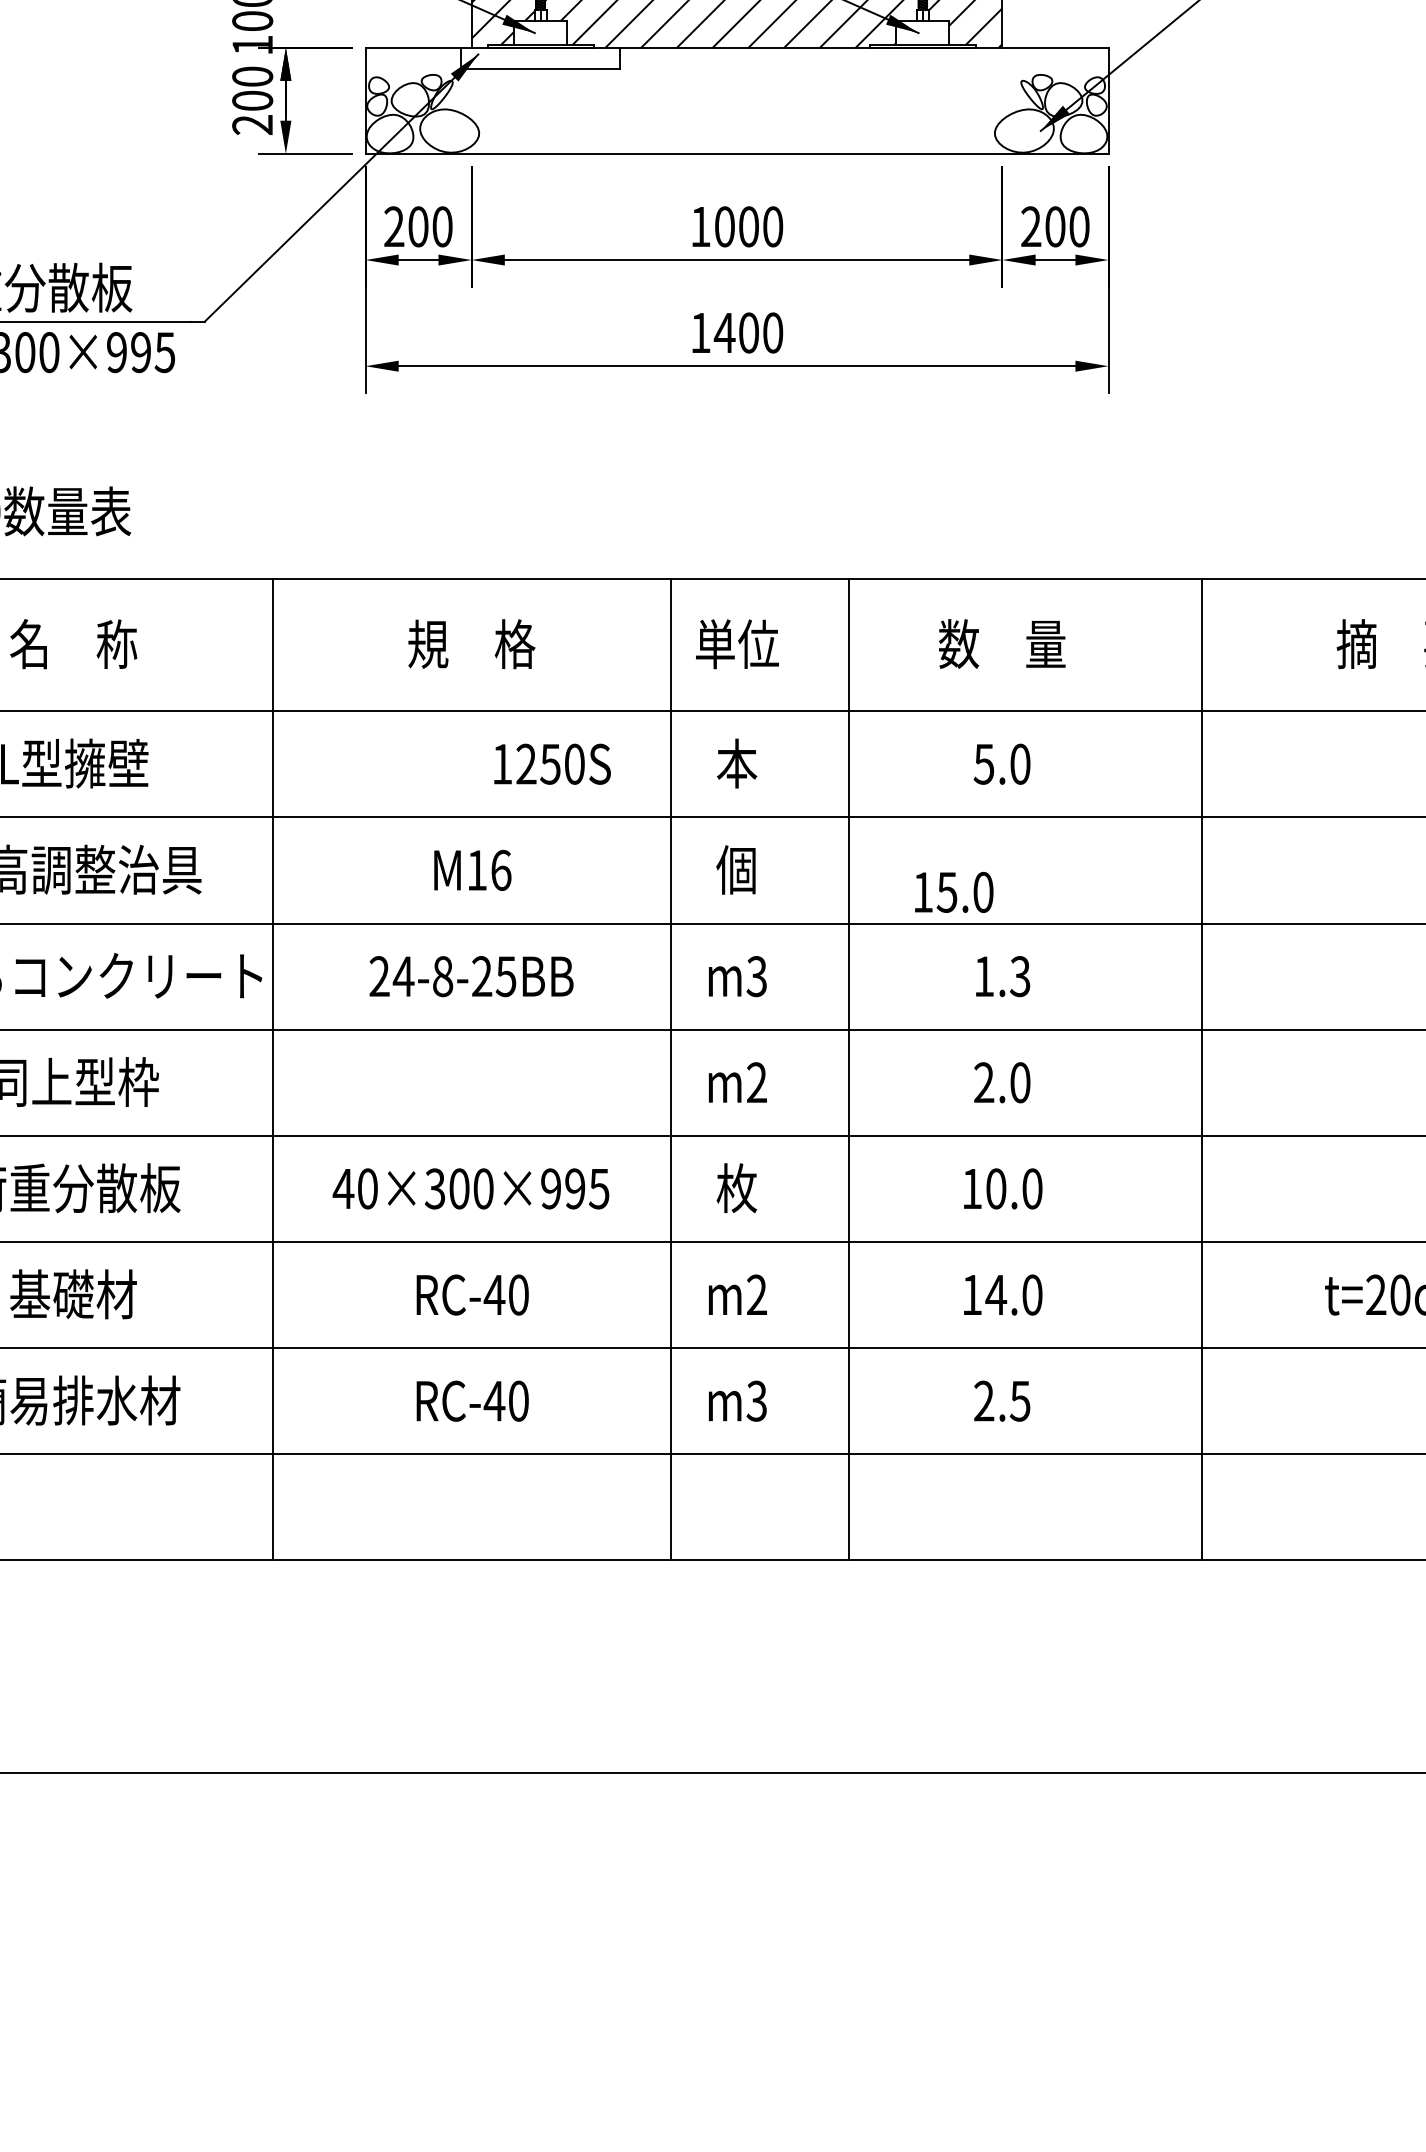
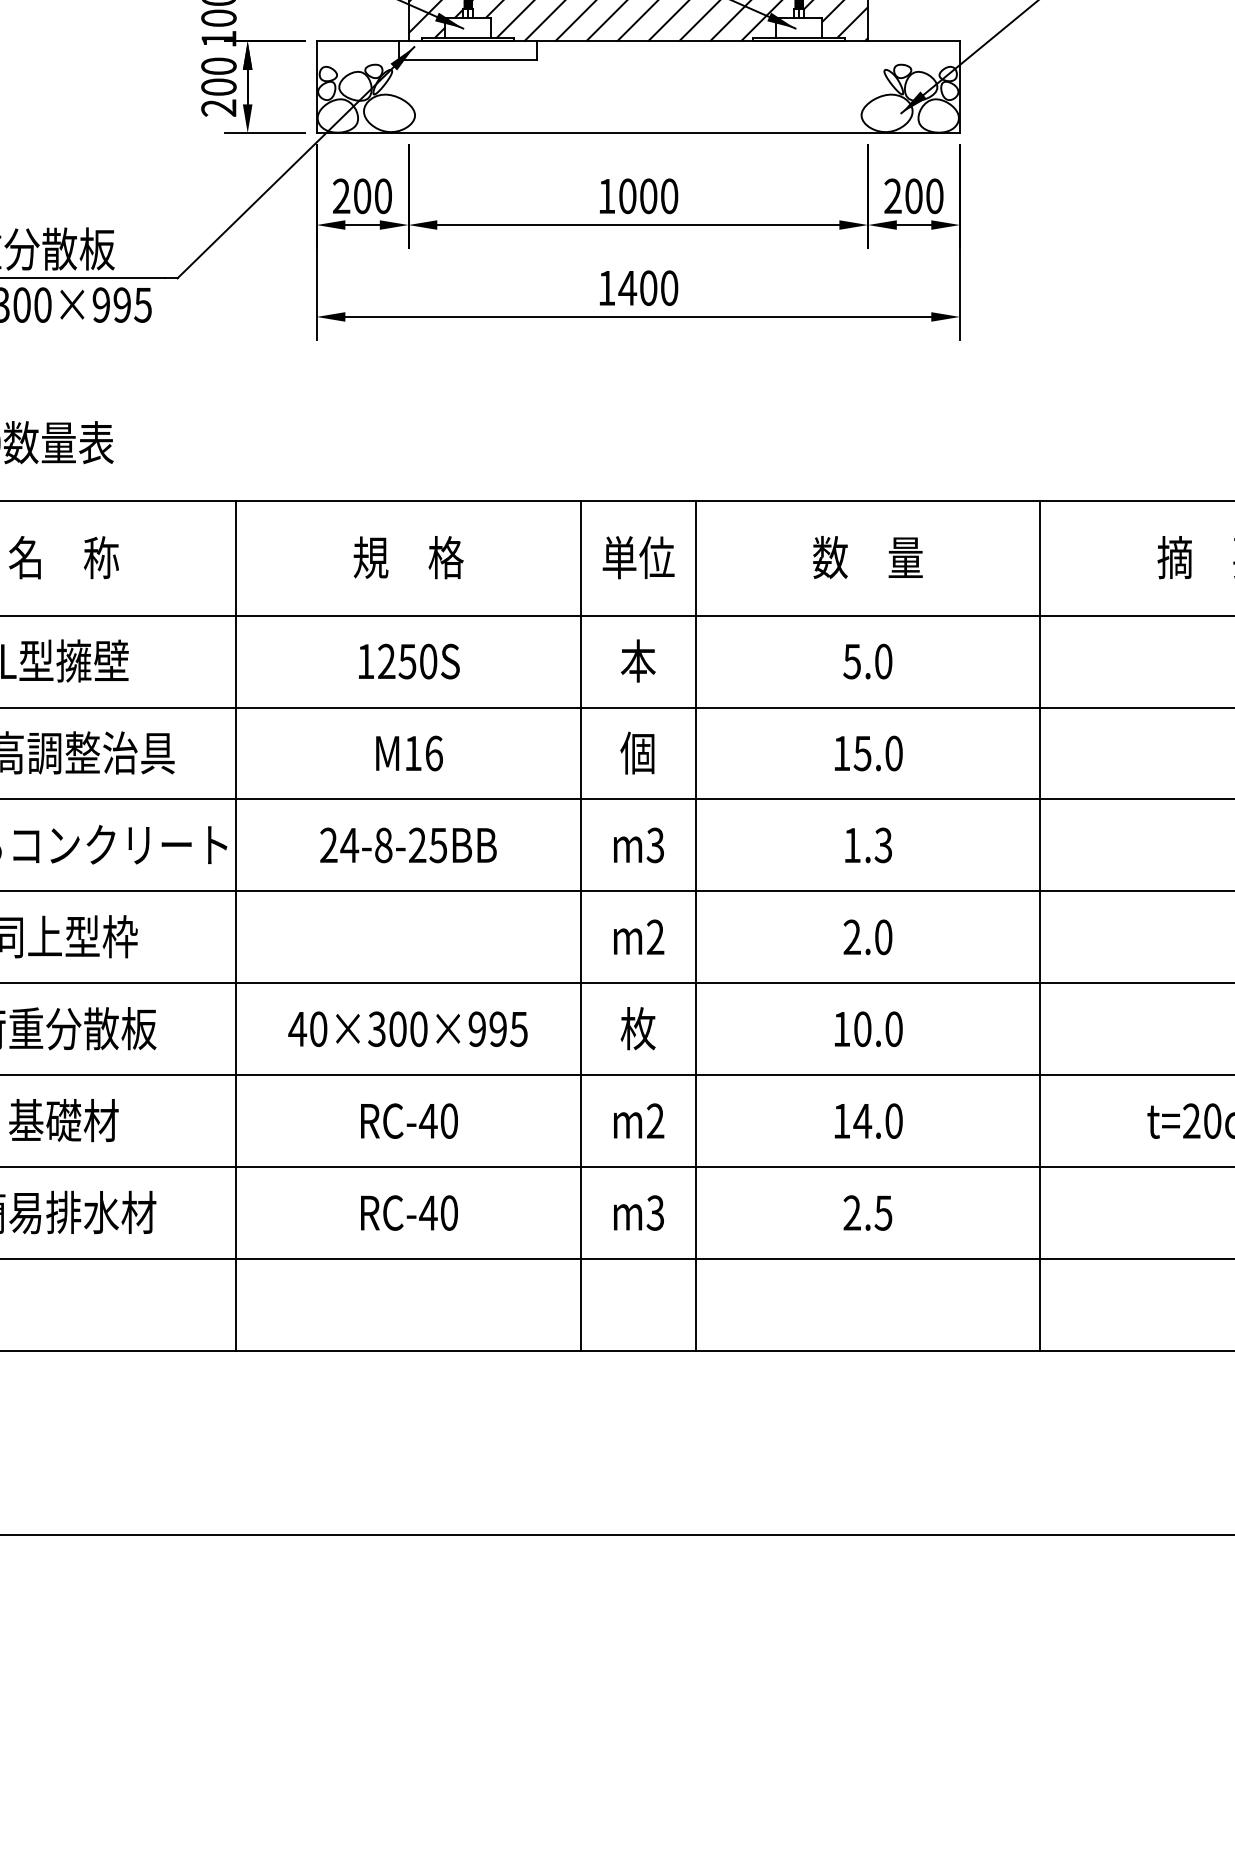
text: (552, 763) -> (409, 660), moved
text: (954, 891) -> (869, 752), moved
line: (849, 1069) -> (695, 925), moved

